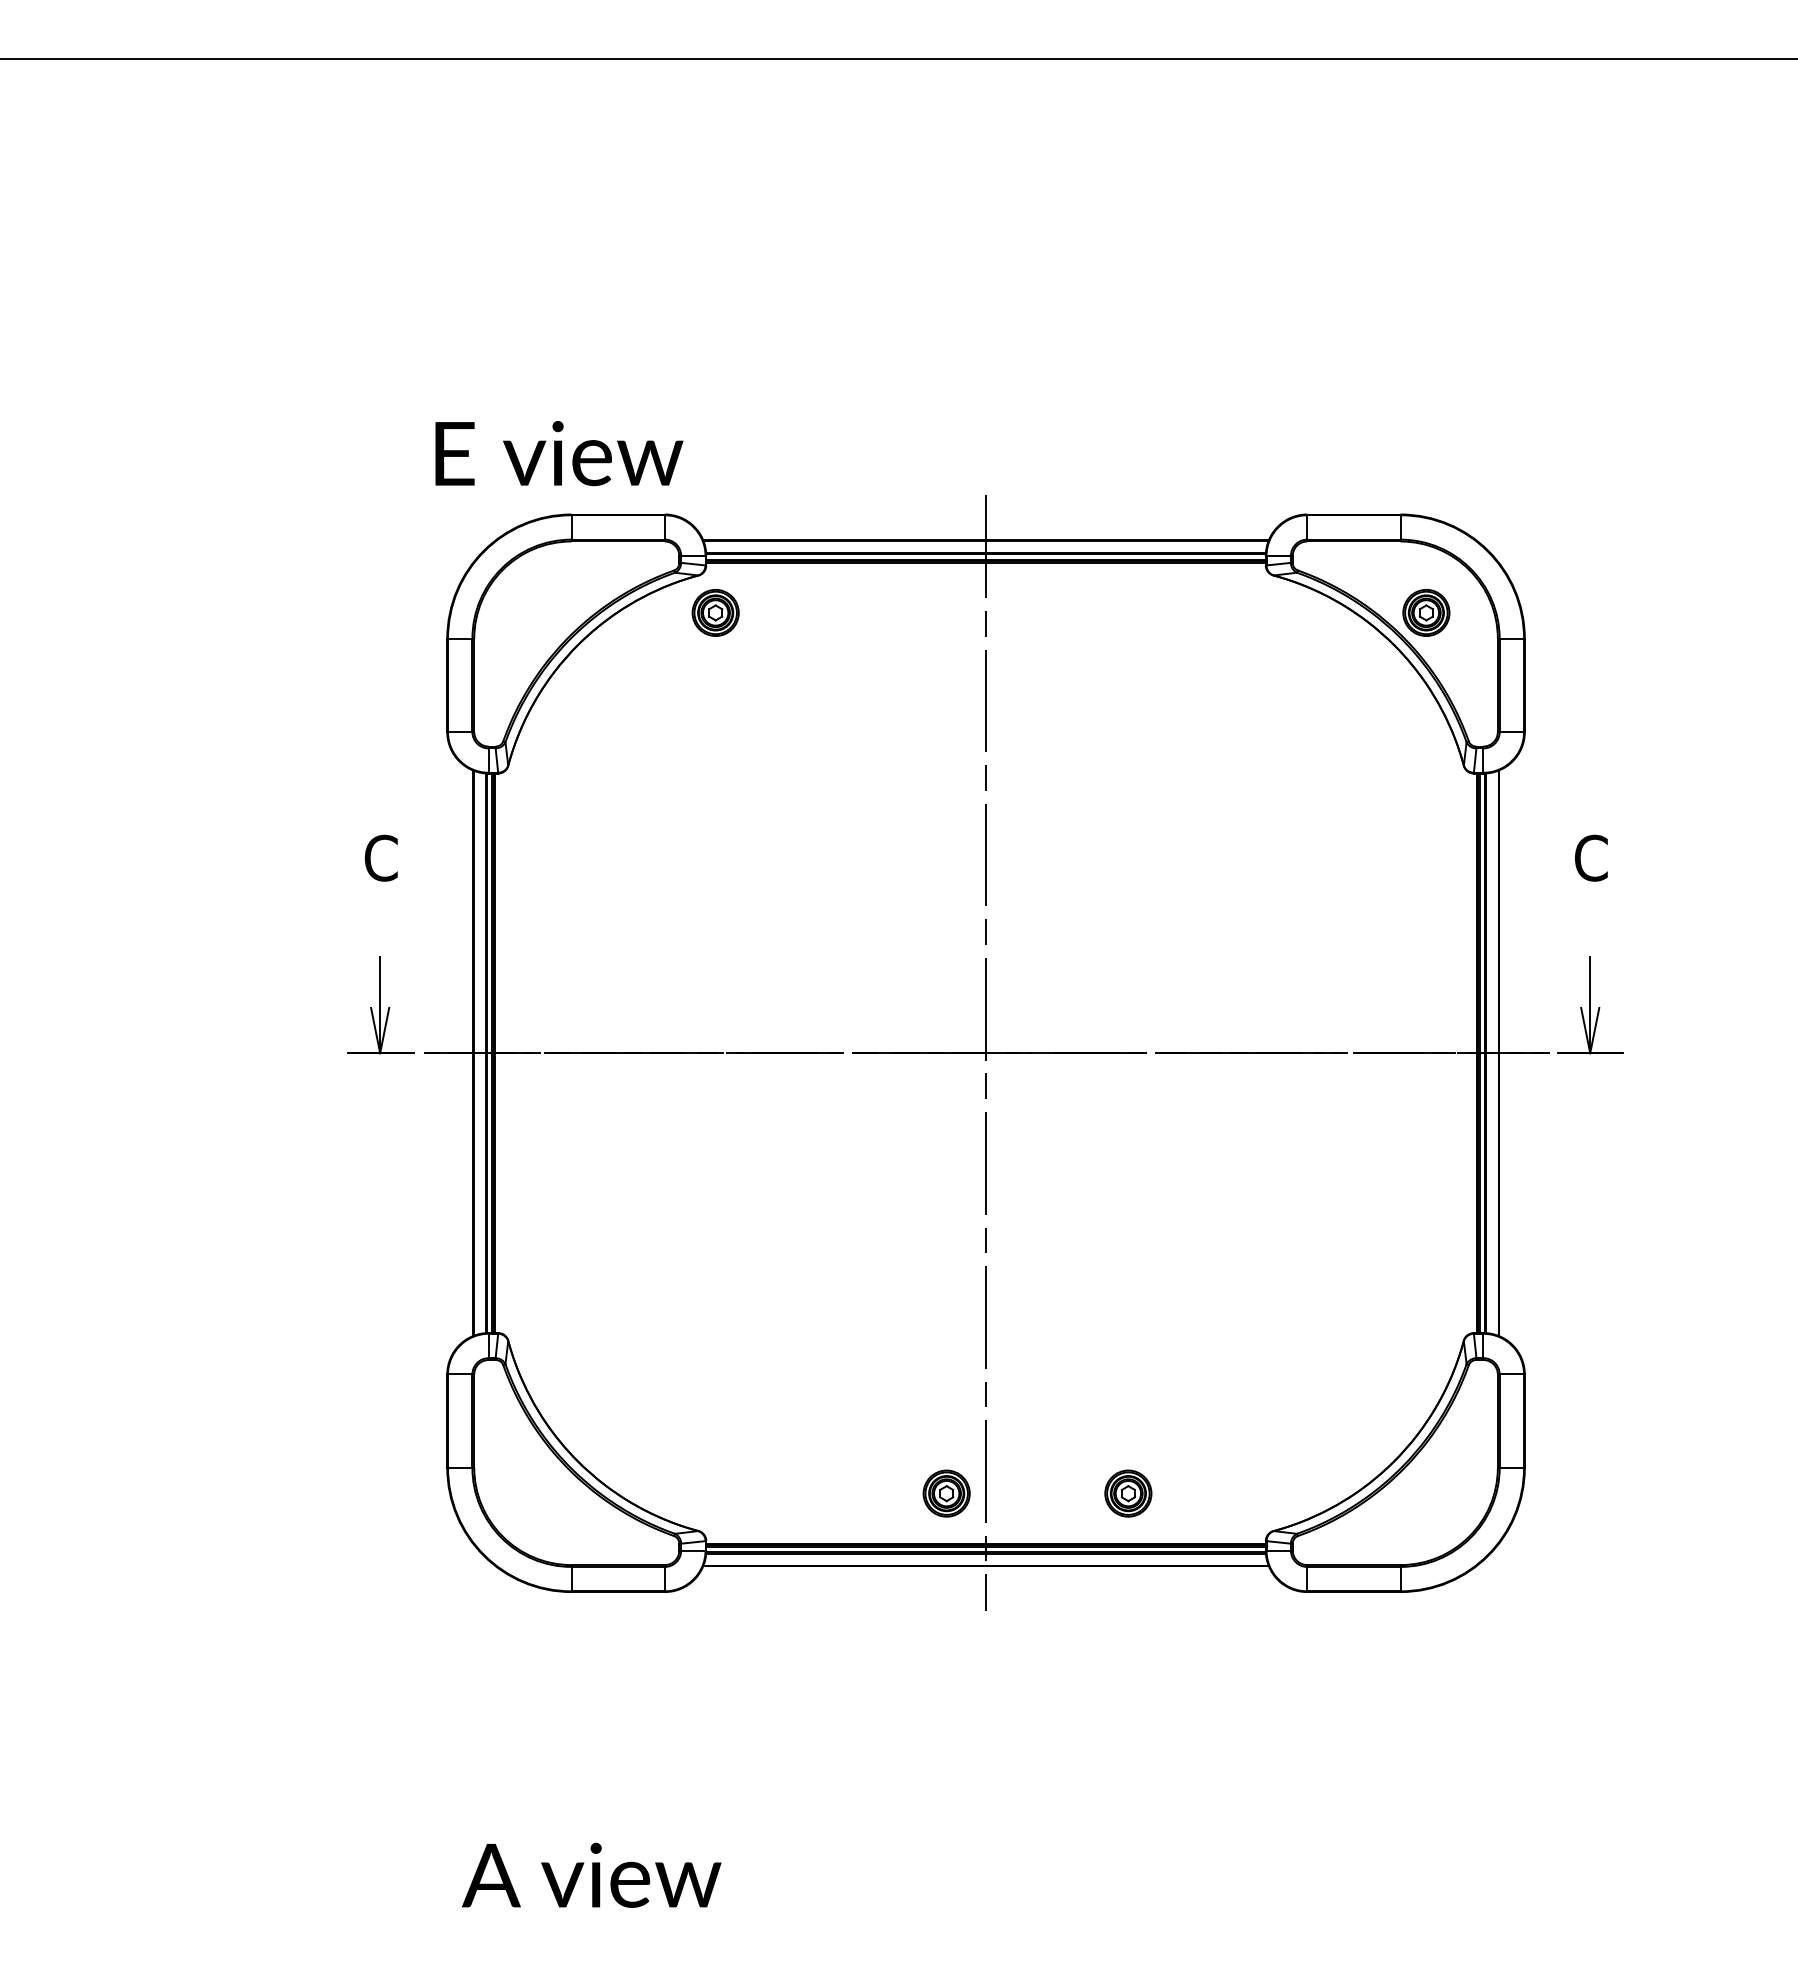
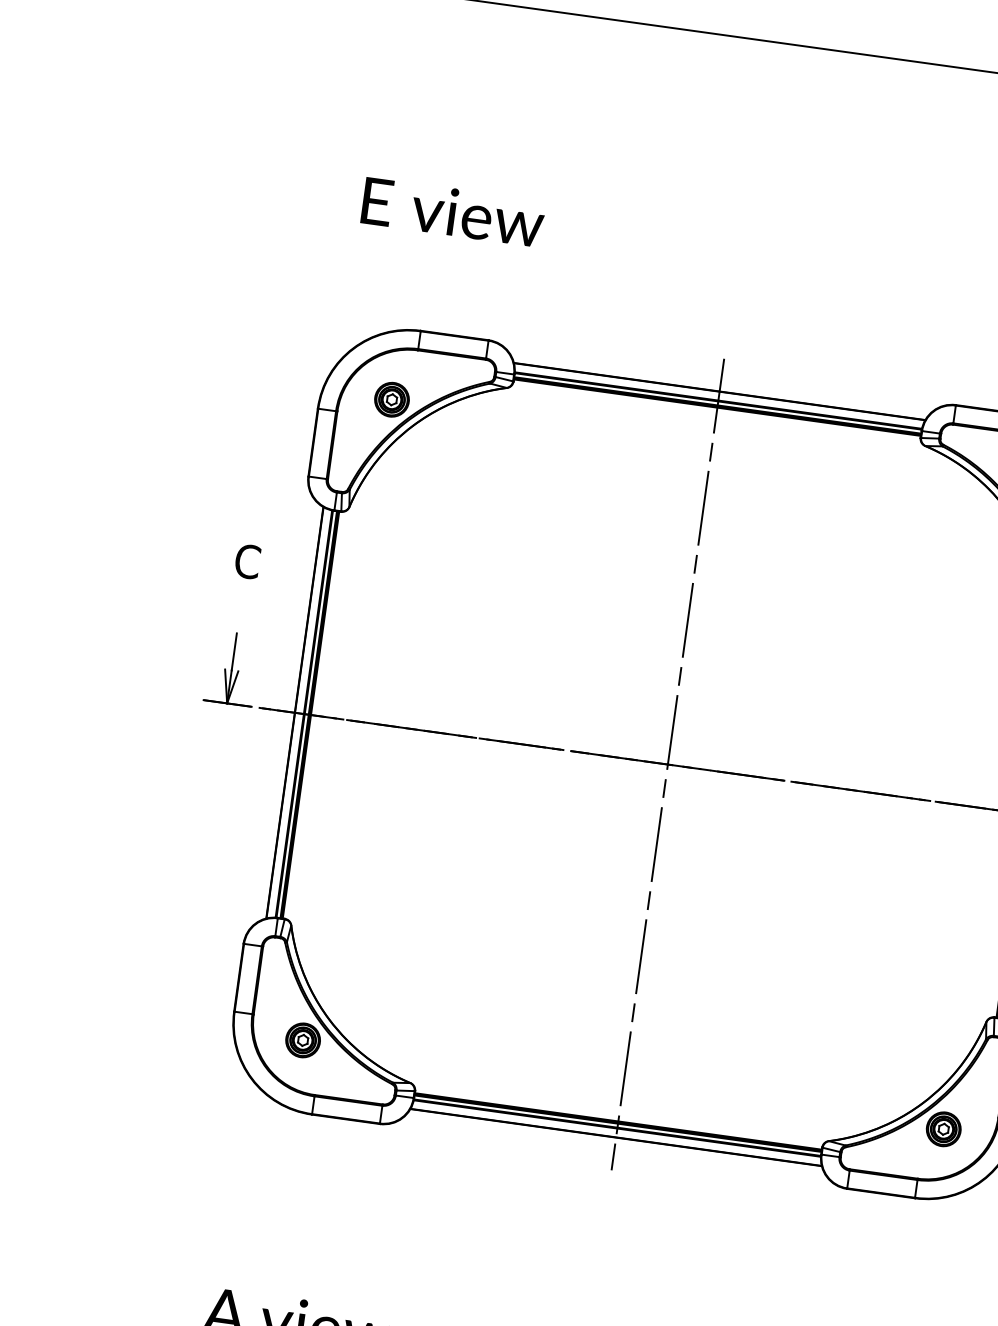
text: (559, 453) -> (453, 212), moved
part: (715, 612) -> (391, 399), moved
part: (946, 1493) -> (302, 1040), moved
part: (1128, 1493) -> (943, 1129), moved

